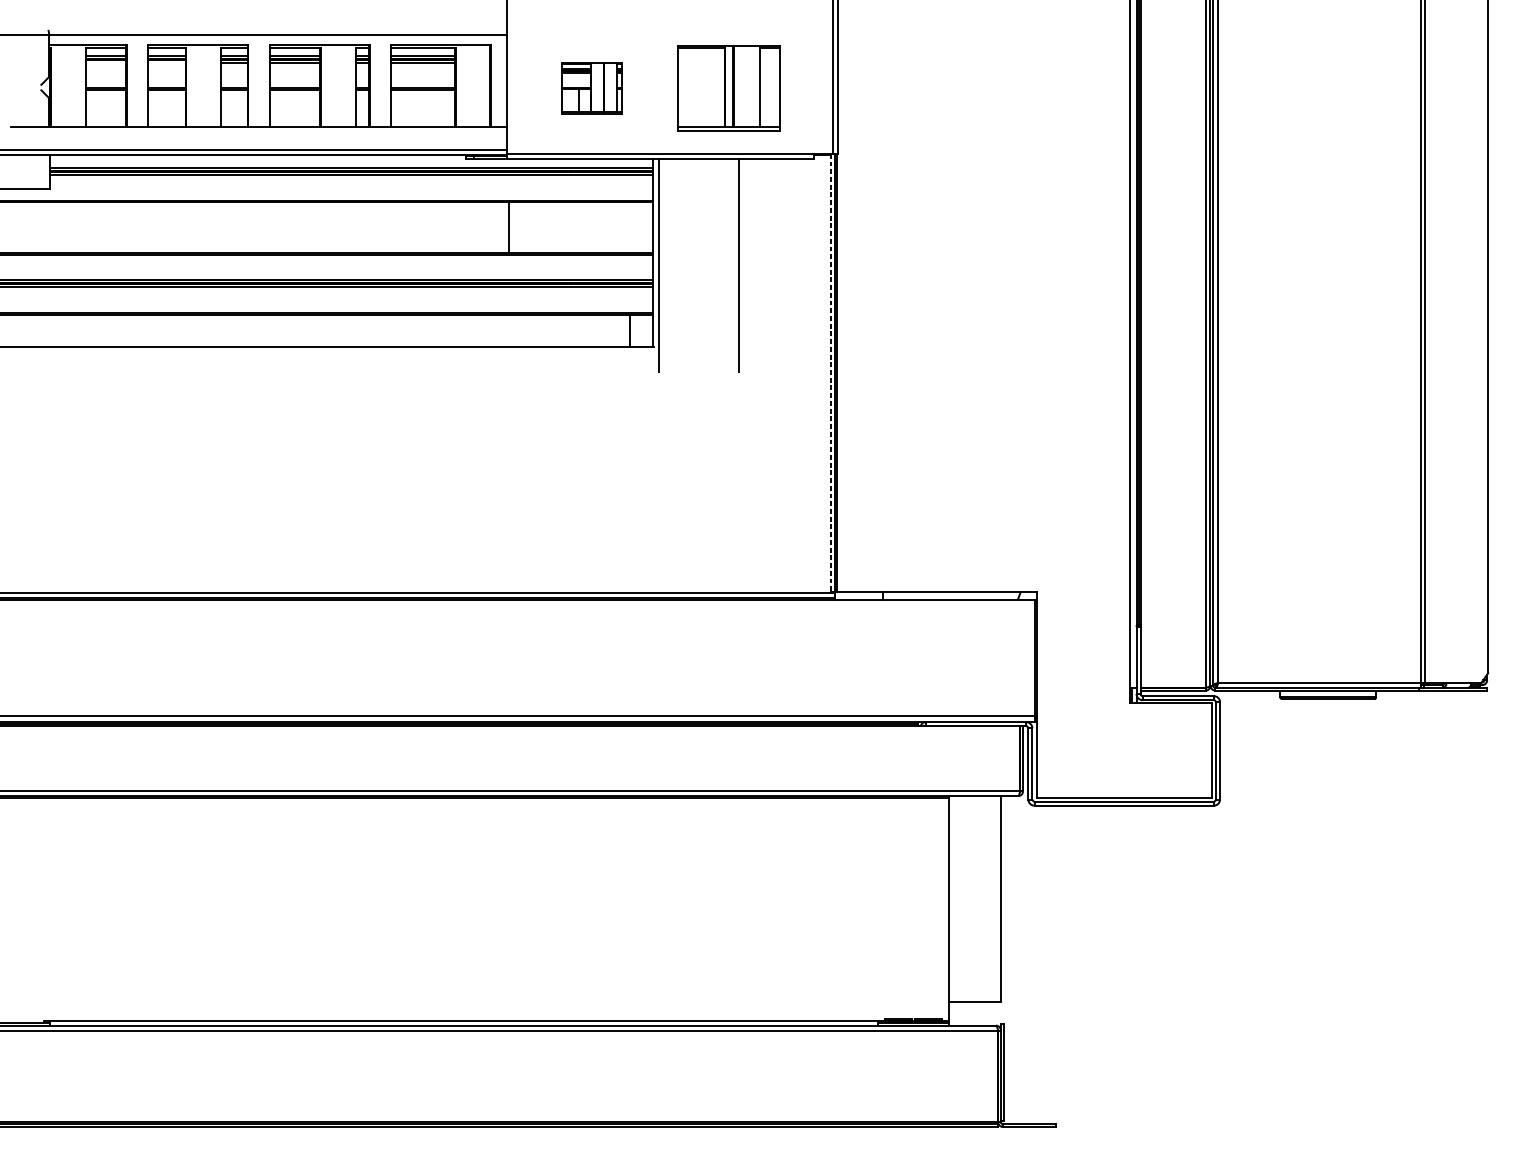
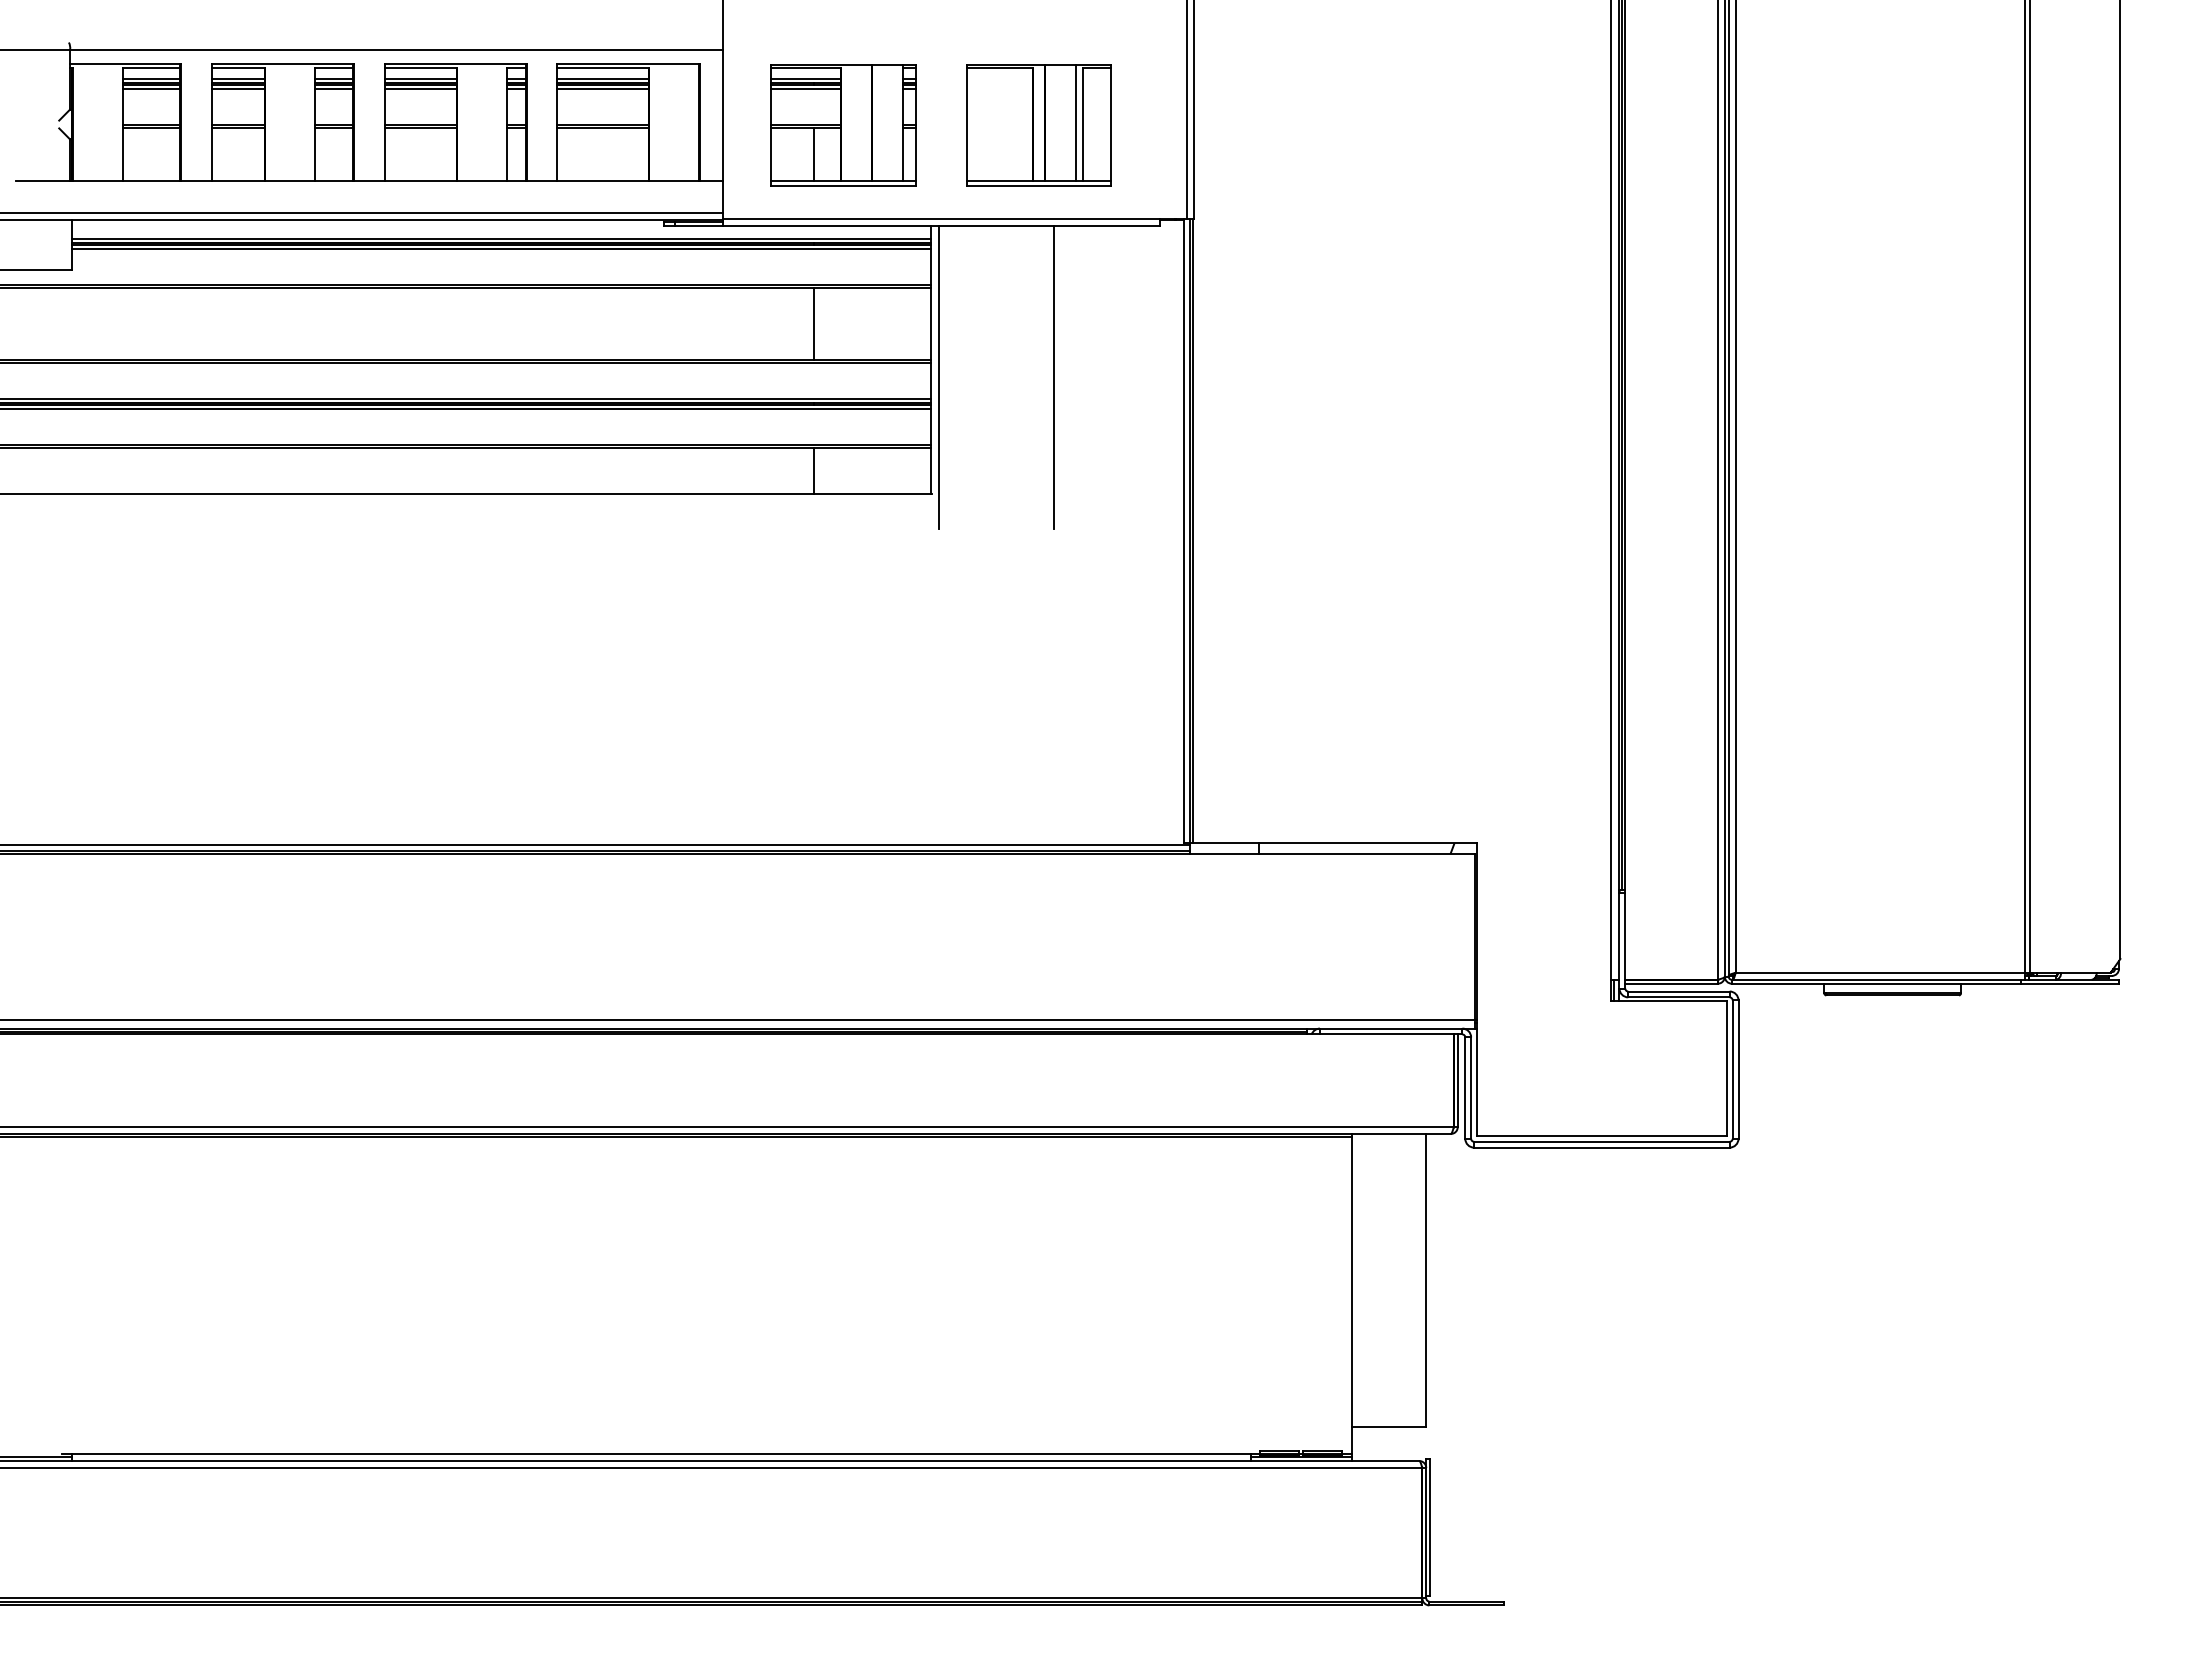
line: (106, 62) -> (151, 89), added
line: (166, 62) -> (237, 89), added
line: (754, 86) -> (1075, 122), added
part: (591, 88) -> (843, 125), size x1.67
line: (509, 227) -> (813, 324), moved
line: (629, 331) -> (813, 471), moved
line: (831, 373) -> (1184, 531), dashed -> solid

